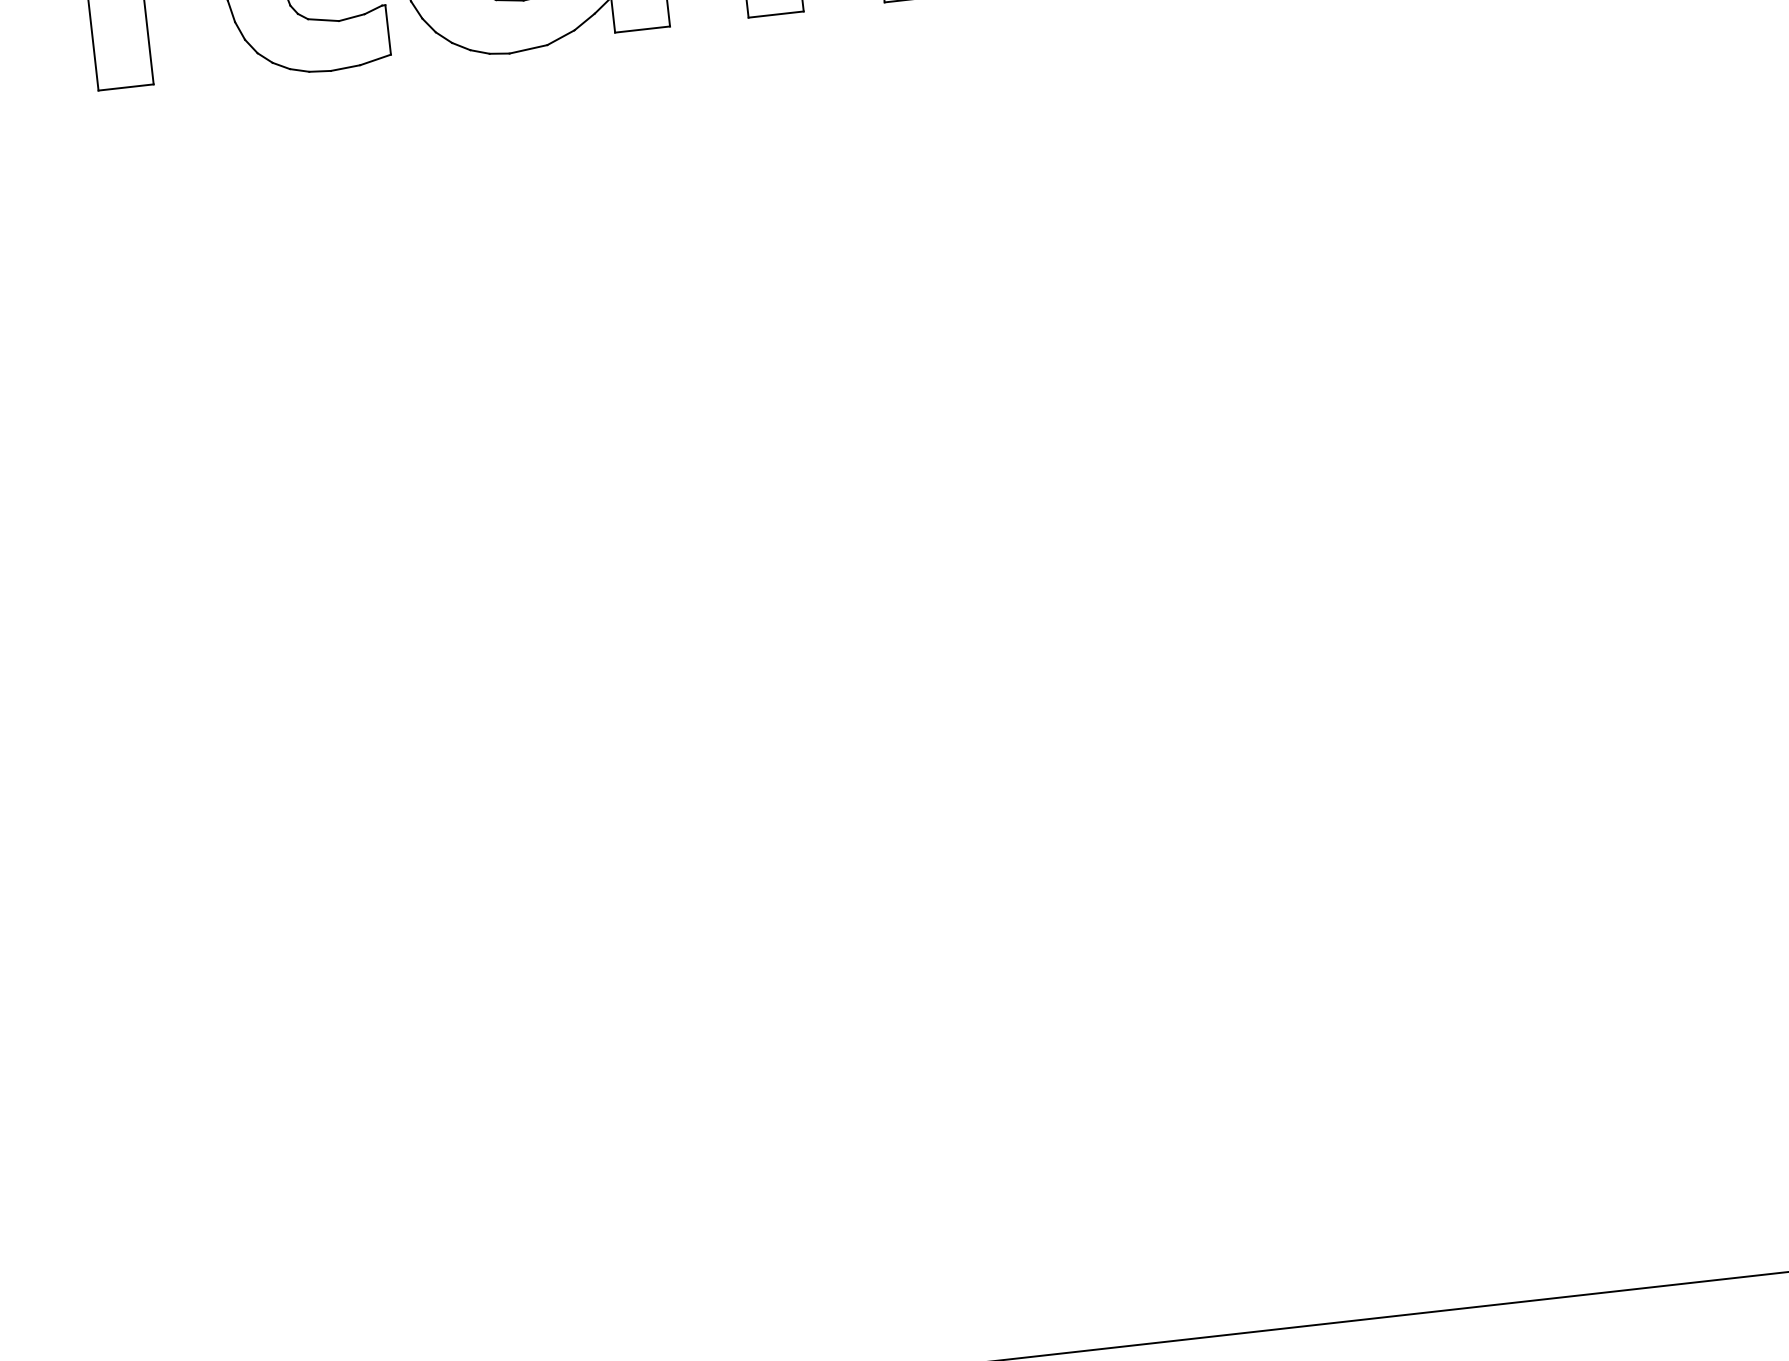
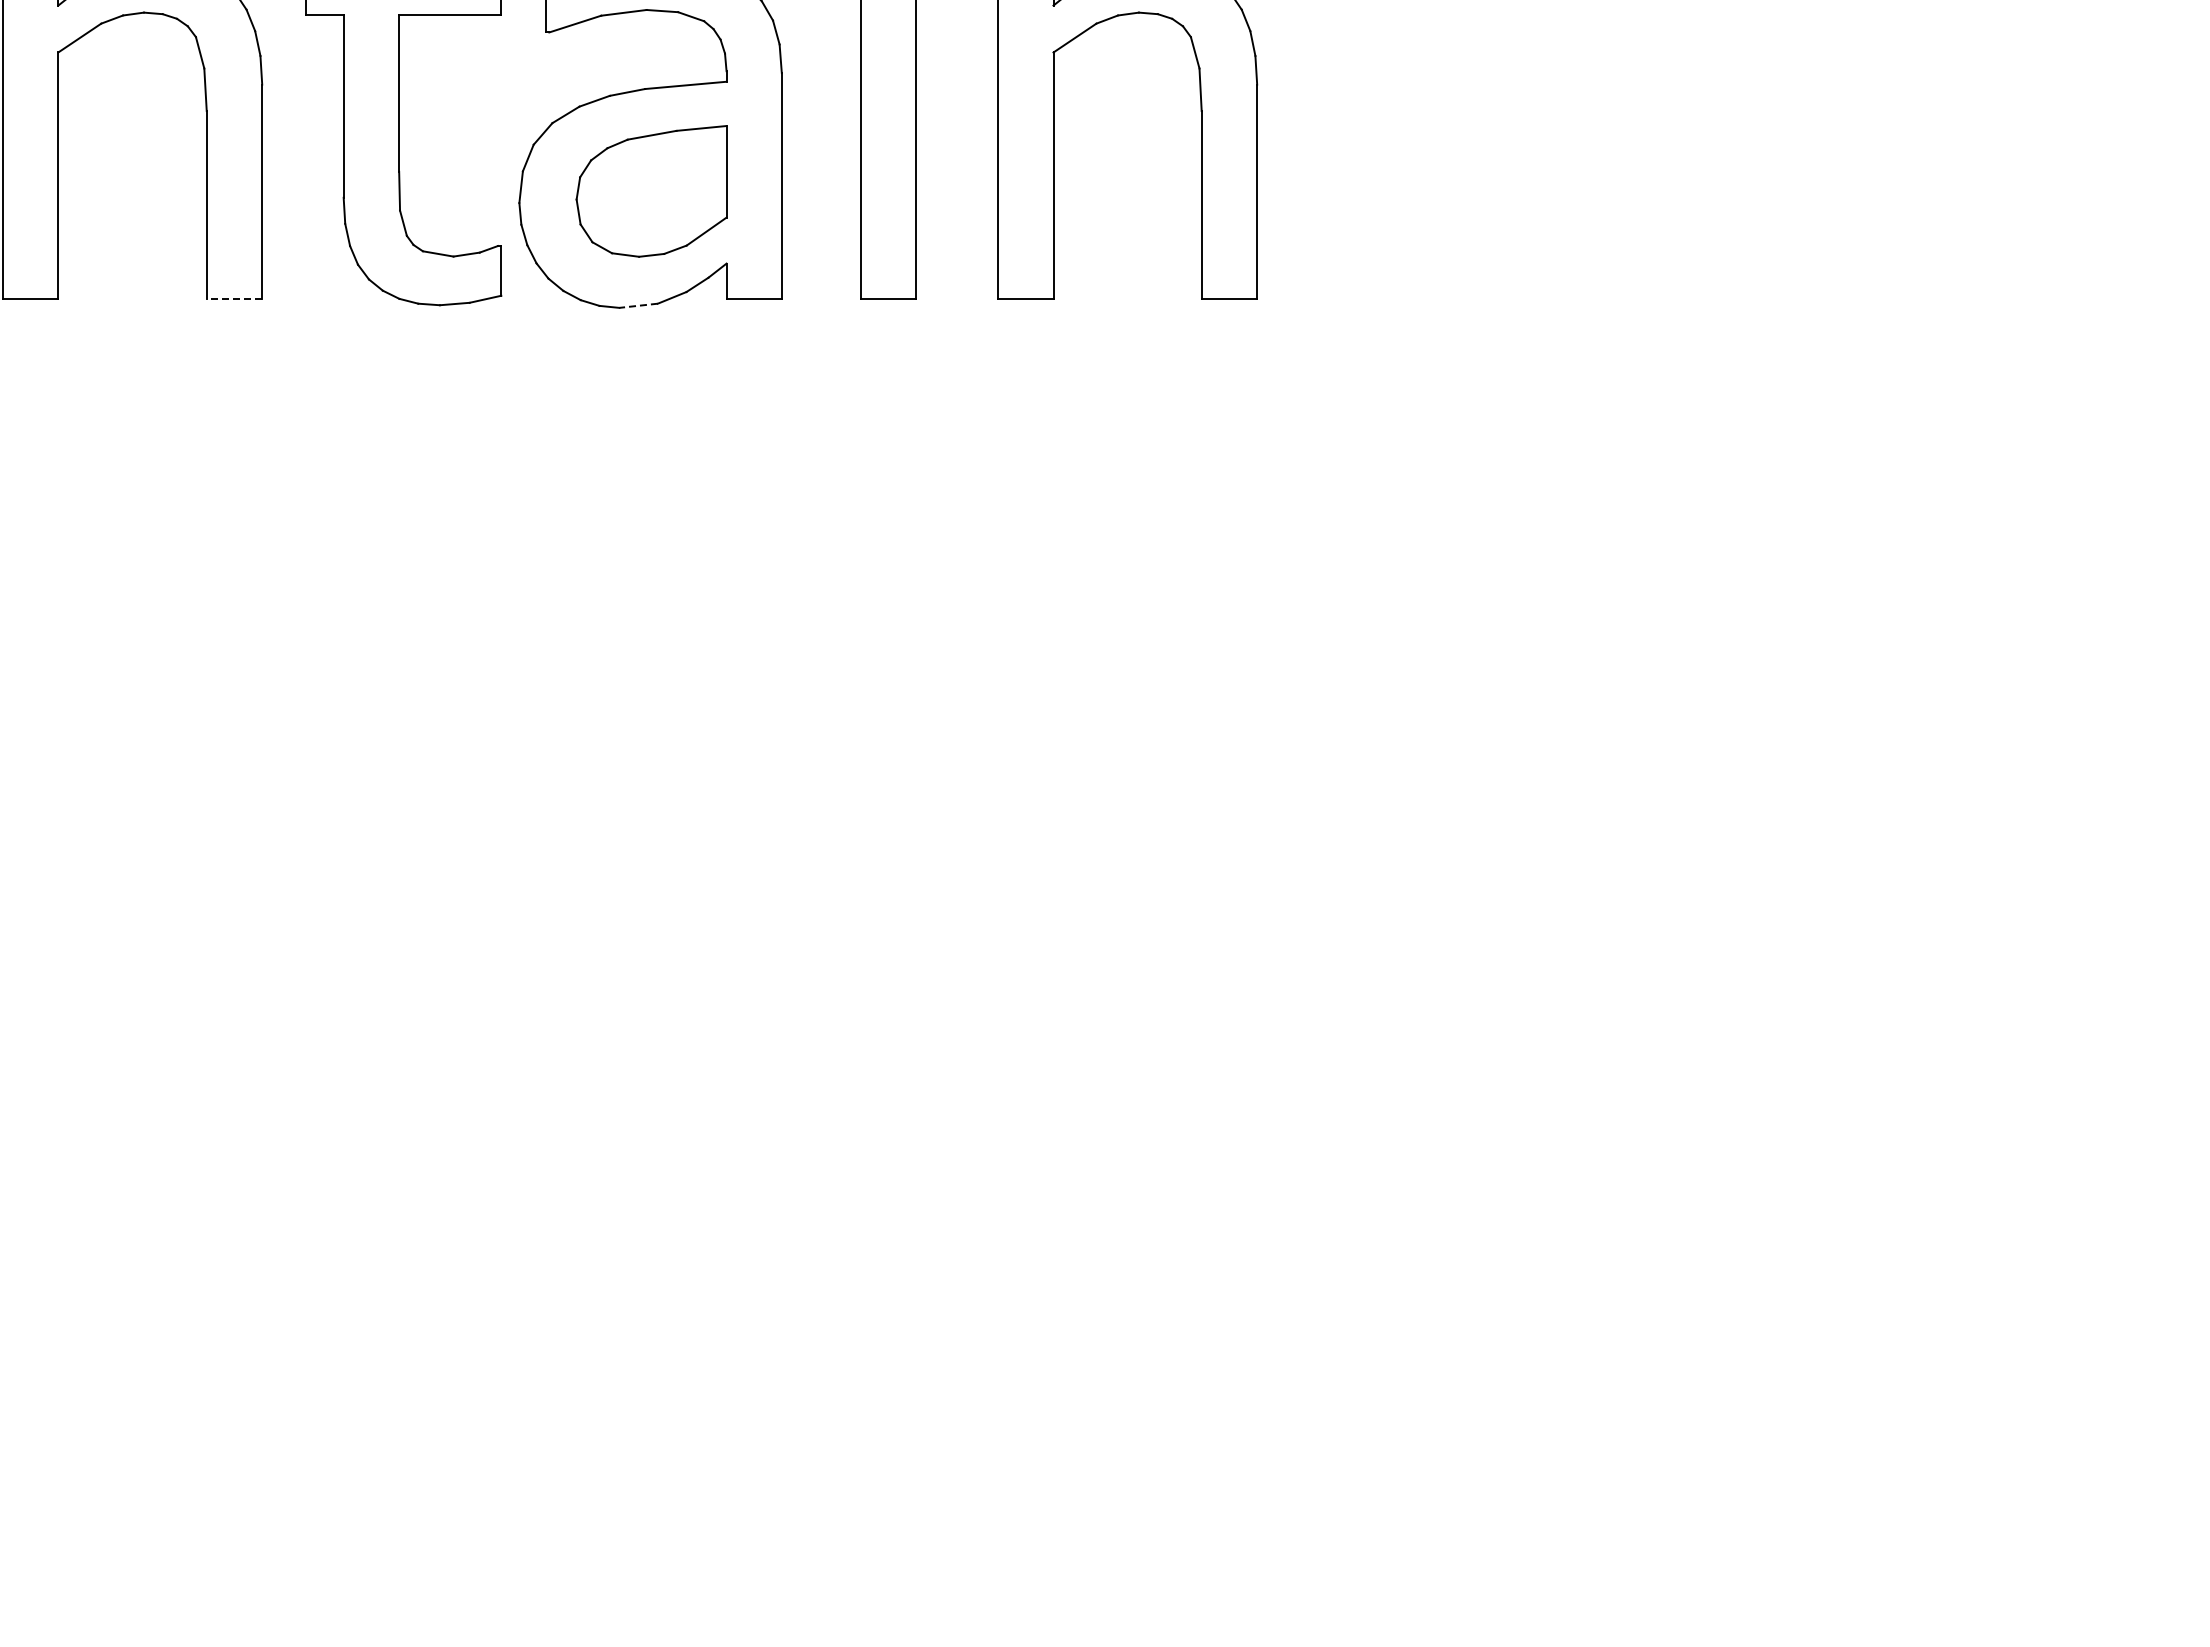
line: (528, 49) -> (638, 305), solid -> dashed
line: (126, 87) -> (234, 298), solid -> dashed

